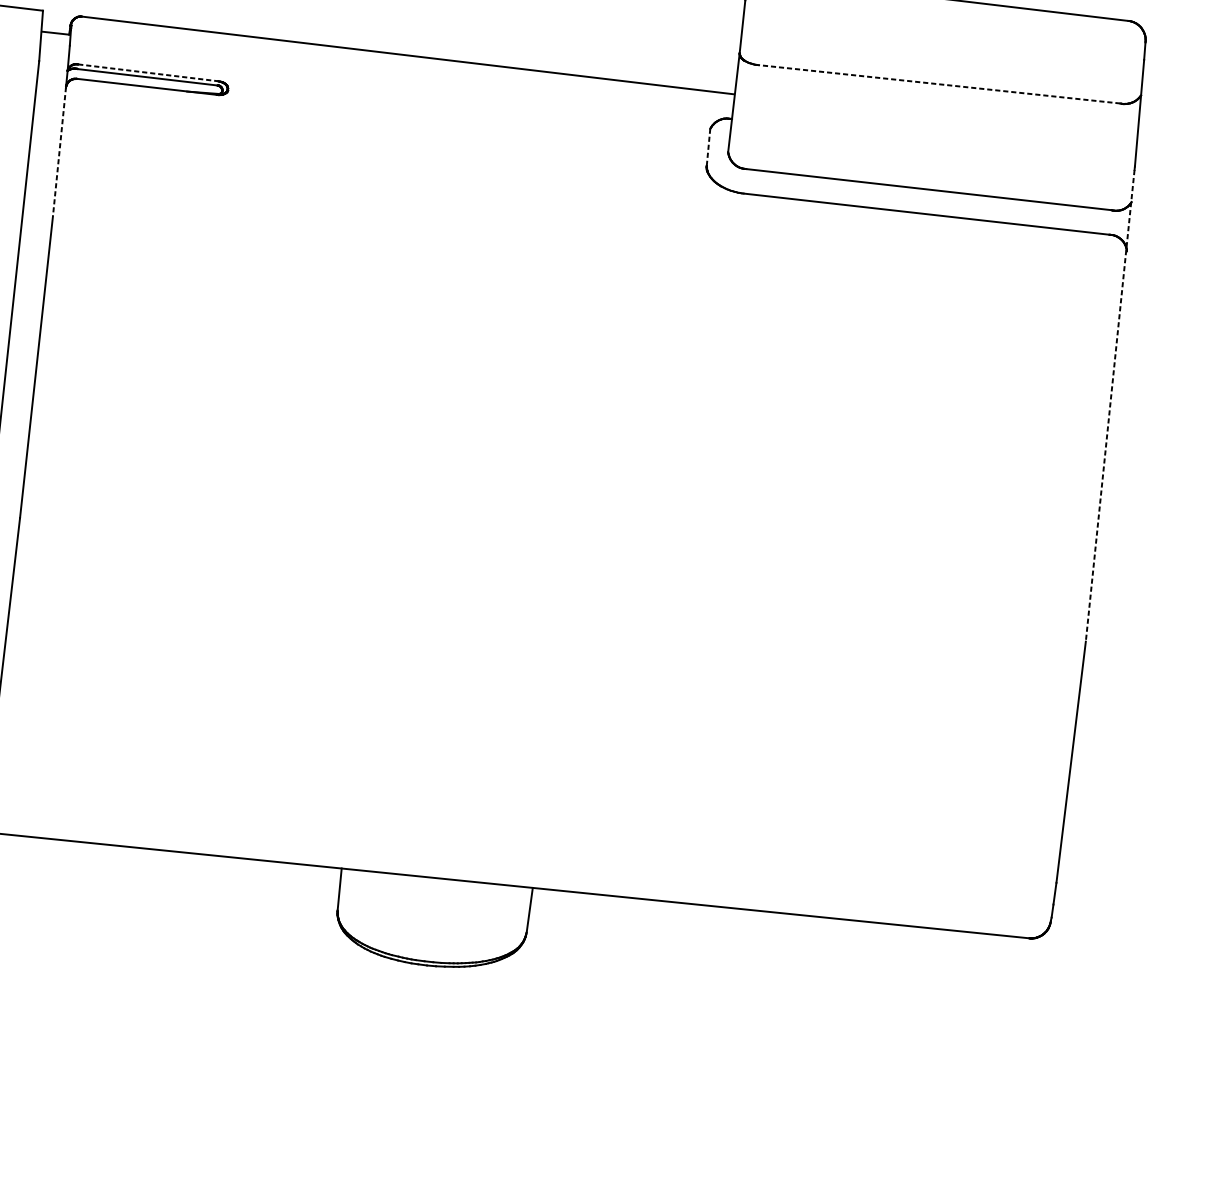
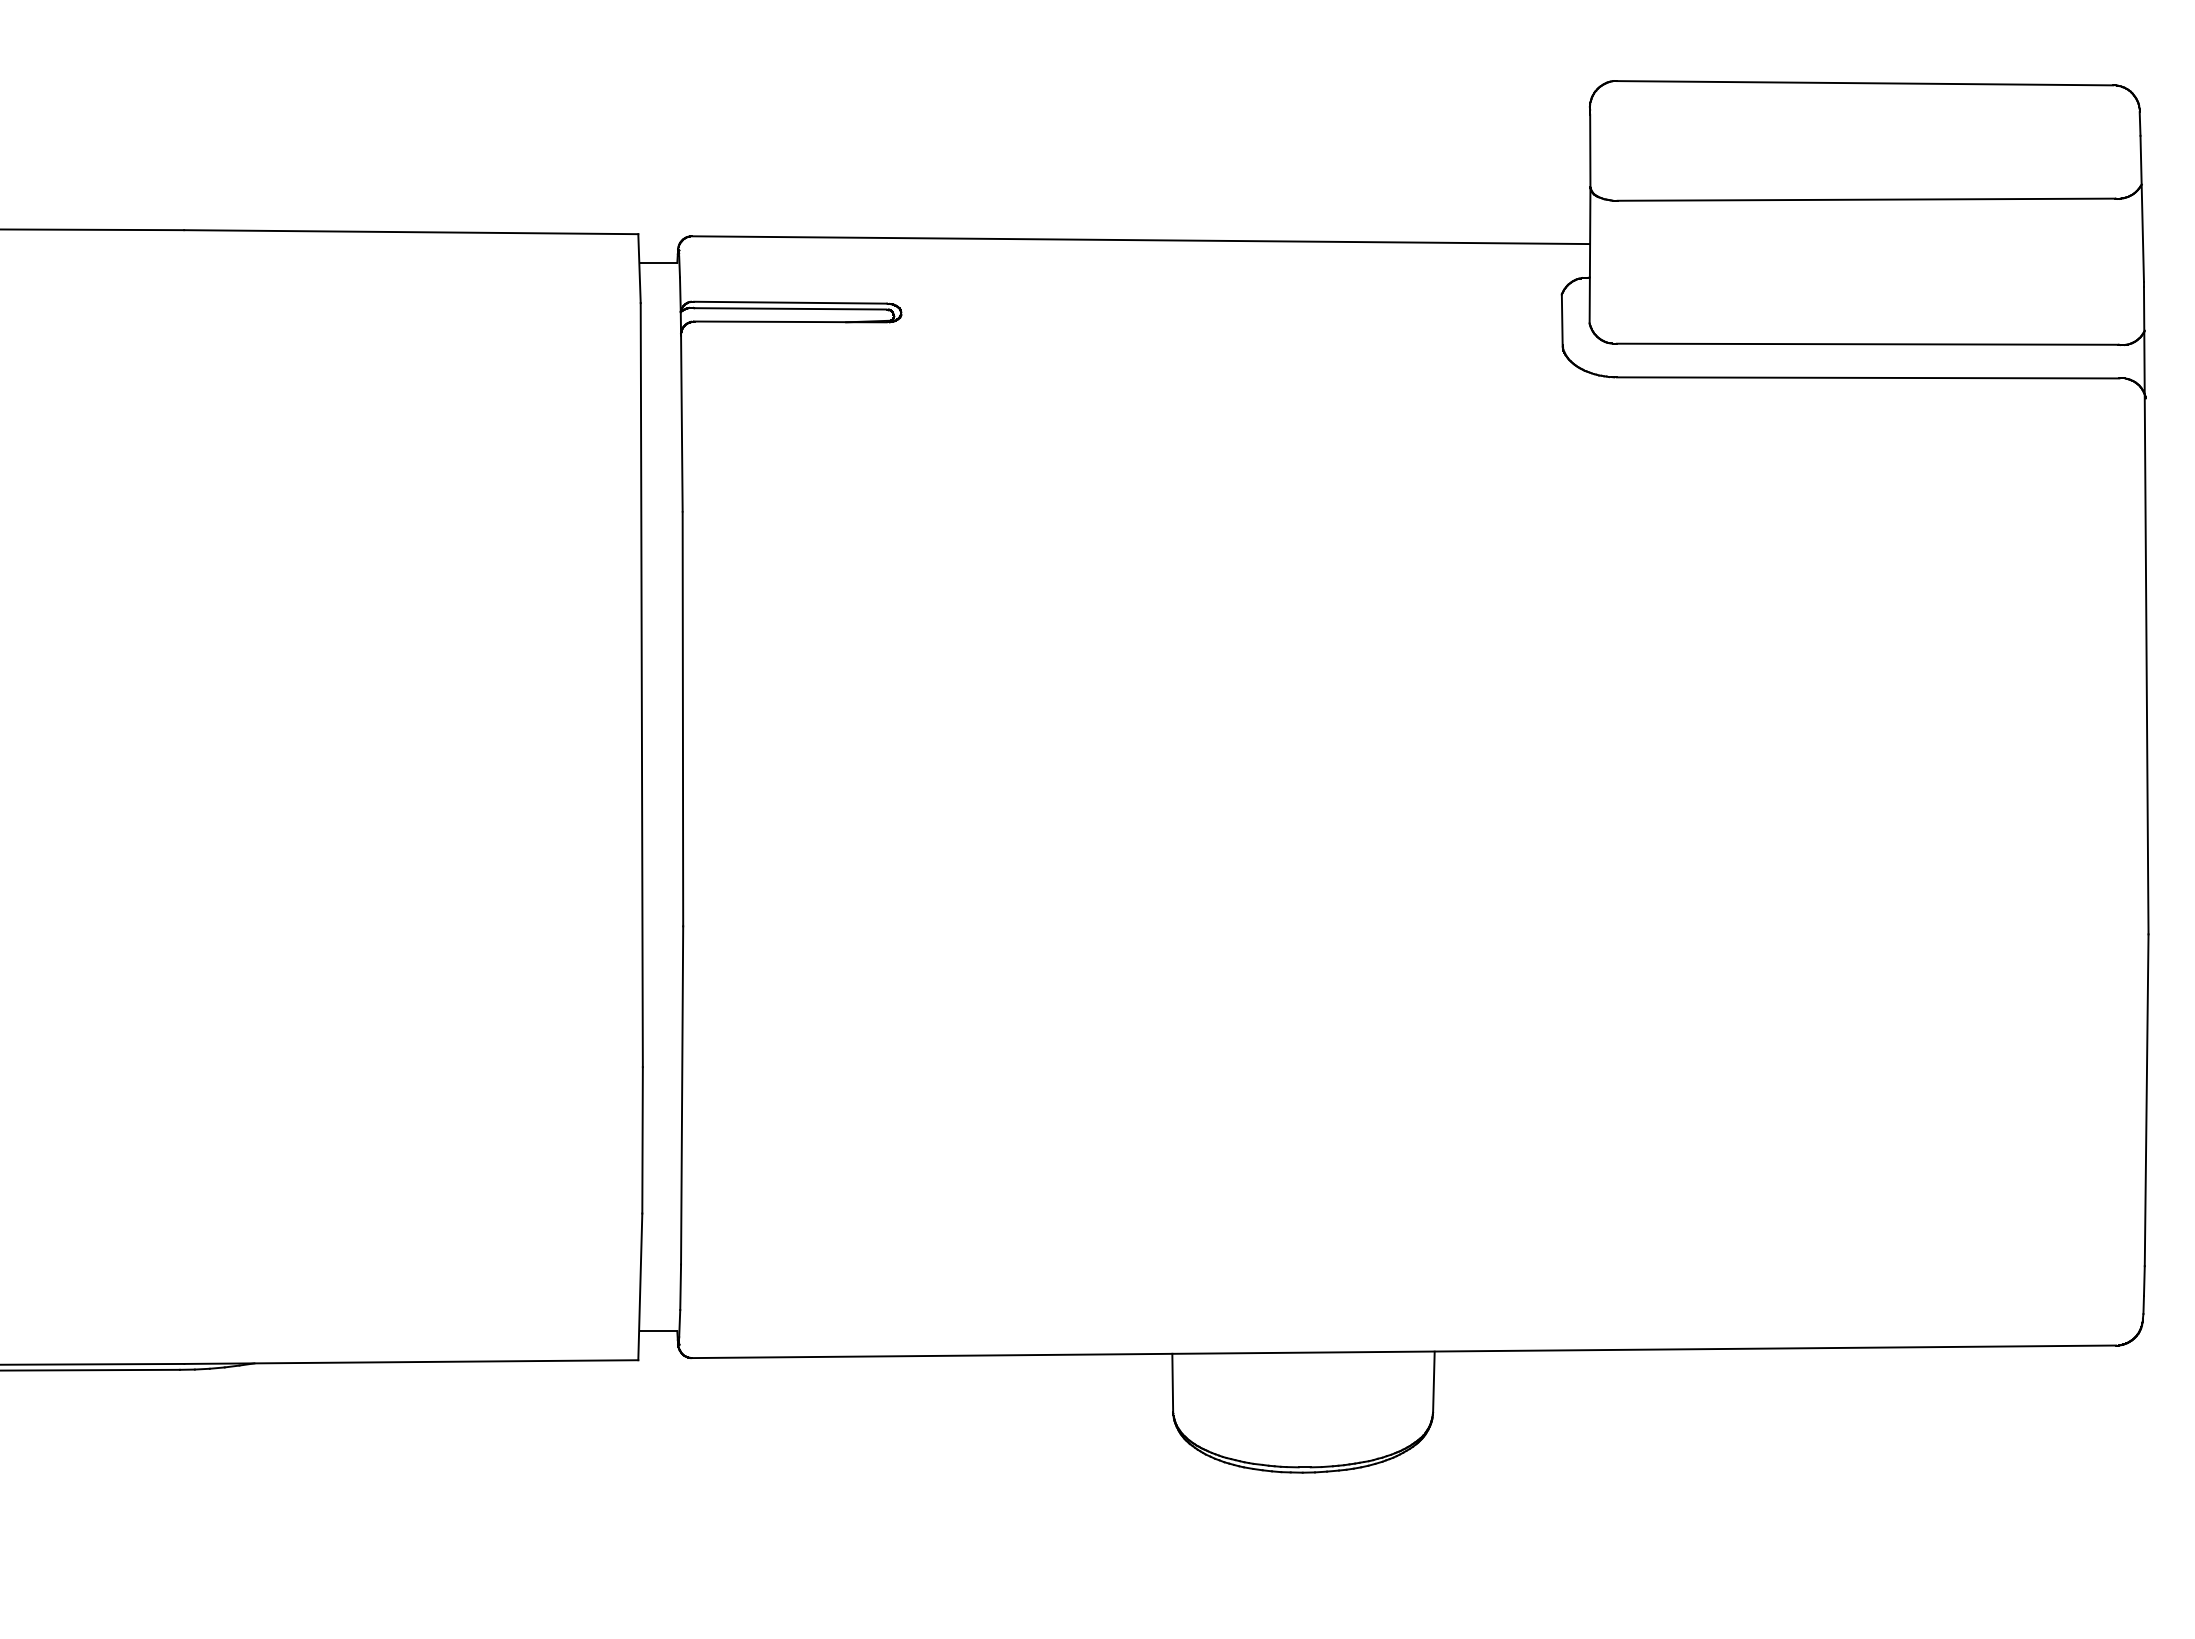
line: (148, 72) -> (790, 302), dashed -> solid
line: (939, 84) -> (1866, 199), dashed -> solid
line: (708, 147) -> (1562, 319), dashed -> solid
line: (59, 151) -> (681, 422), dashed -> solid
line: (1110, 405) -> (2146, 610), dashed -> solid

